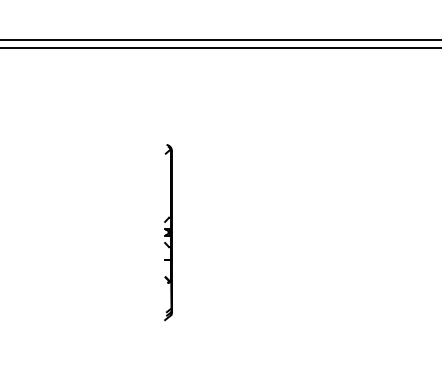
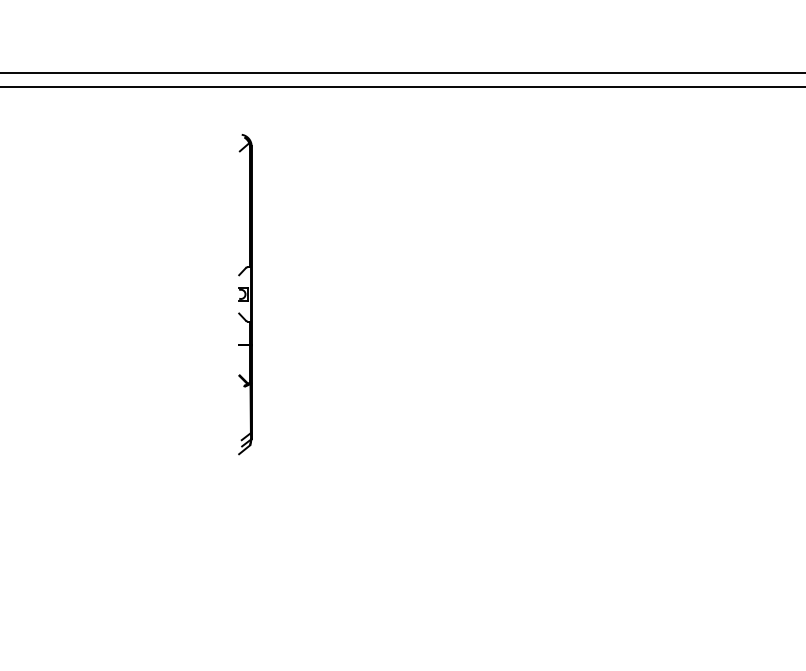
part: (168, 232) -> (245, 294), moved

